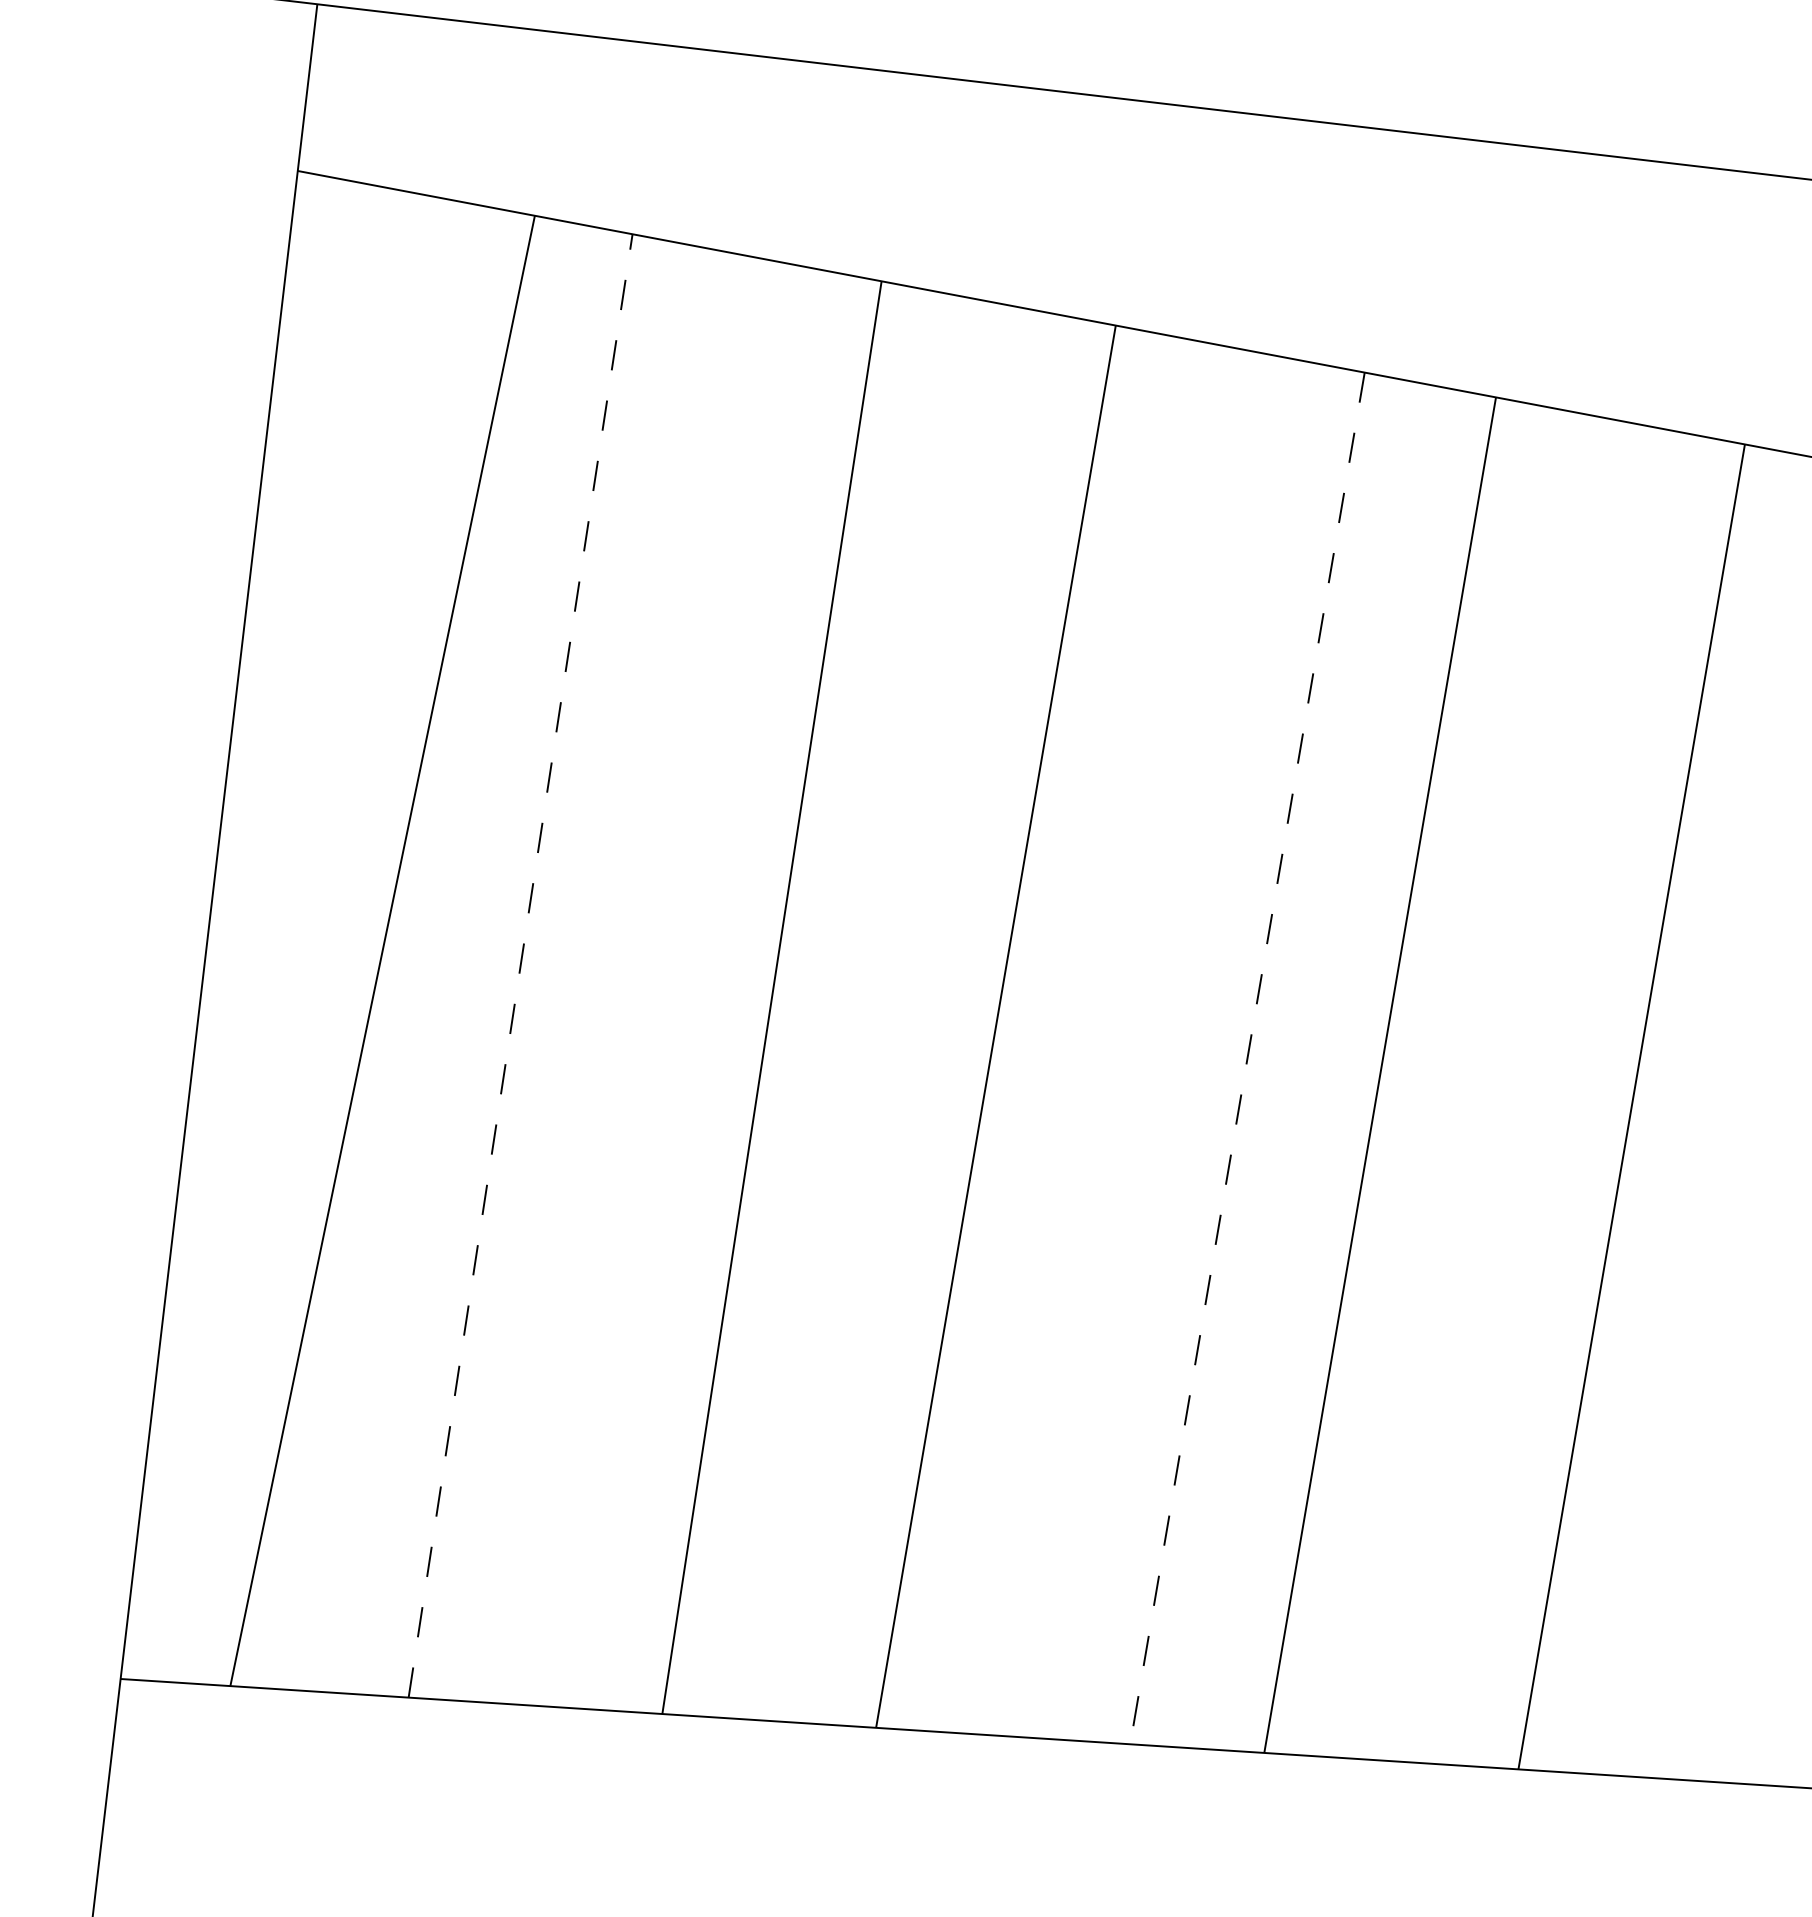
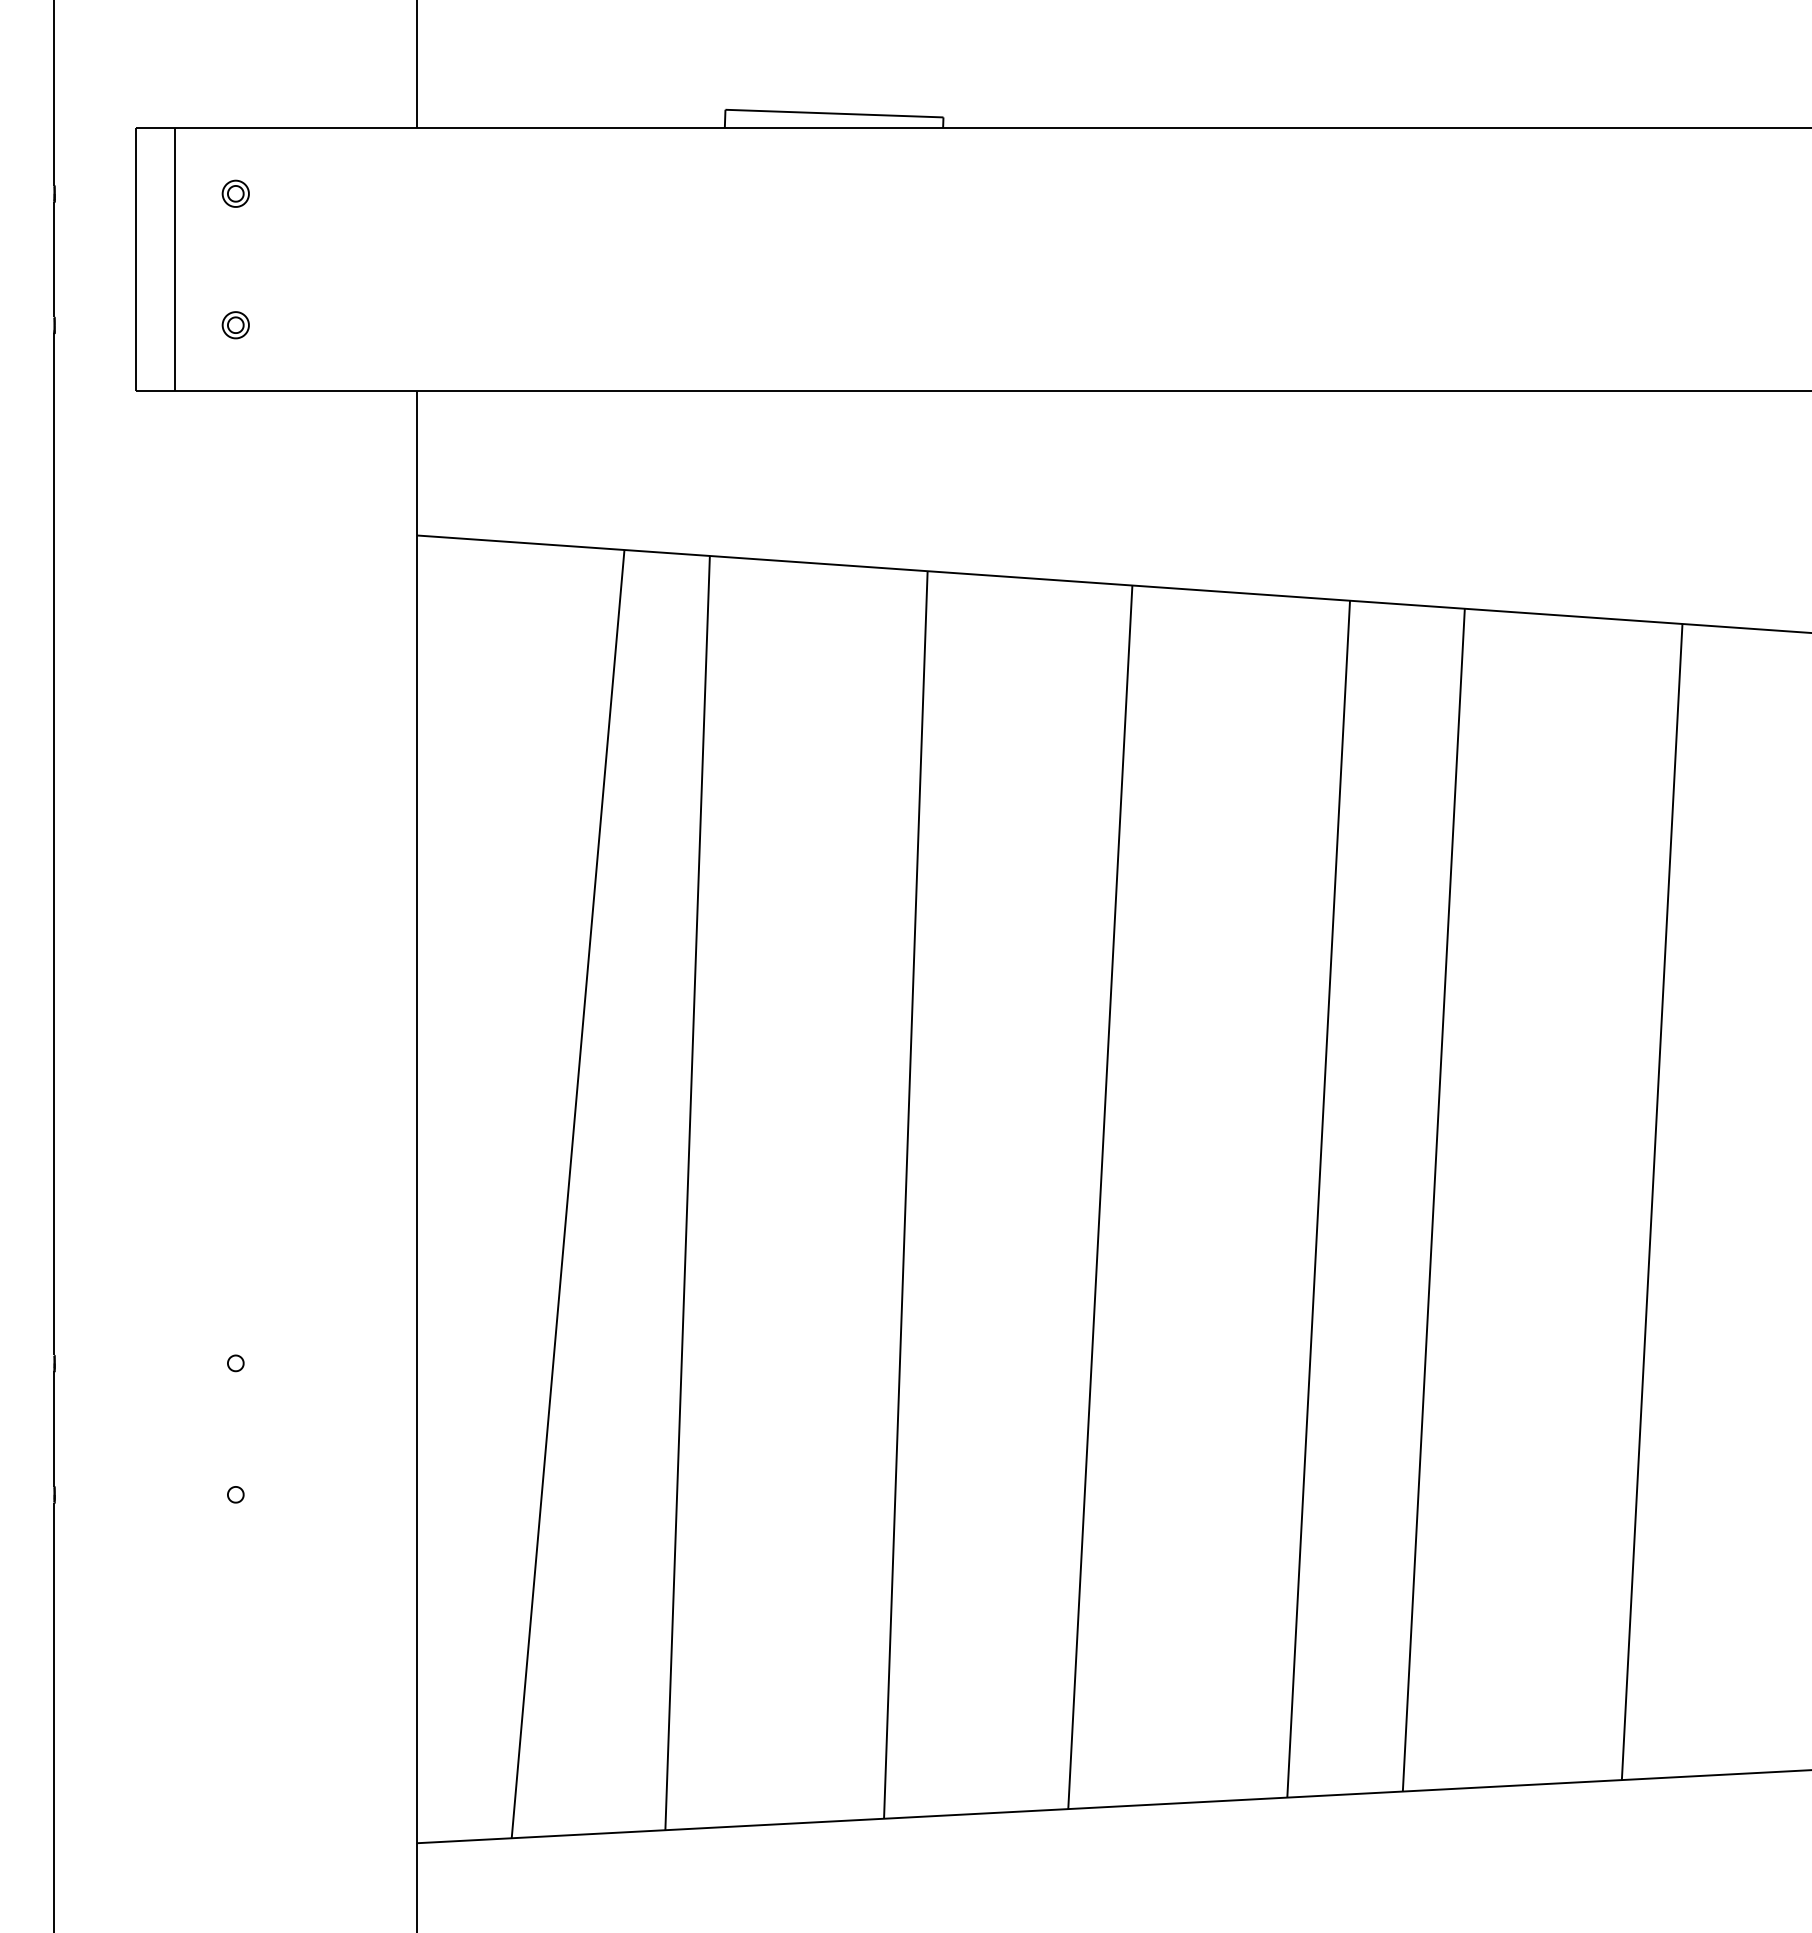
line: (520, 965) -> (687, 1192), dashed -> solid
line: (1247, 1058) -> (1318, 1199), dashed -> solid

